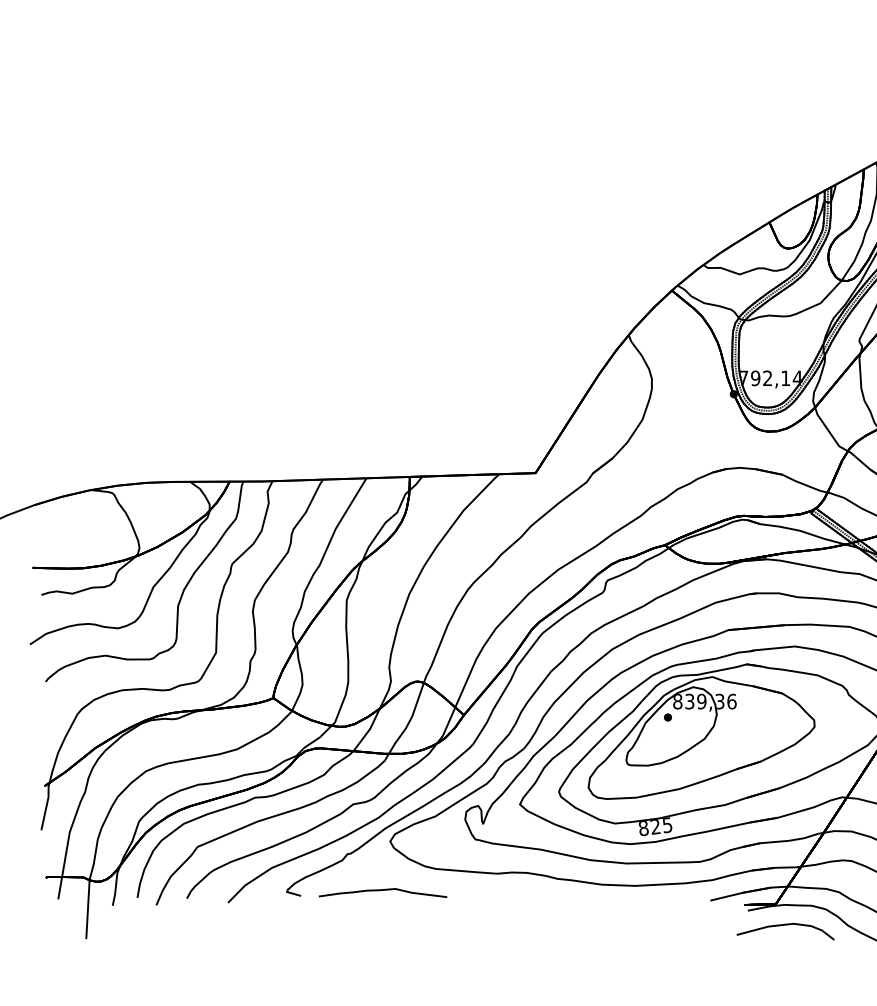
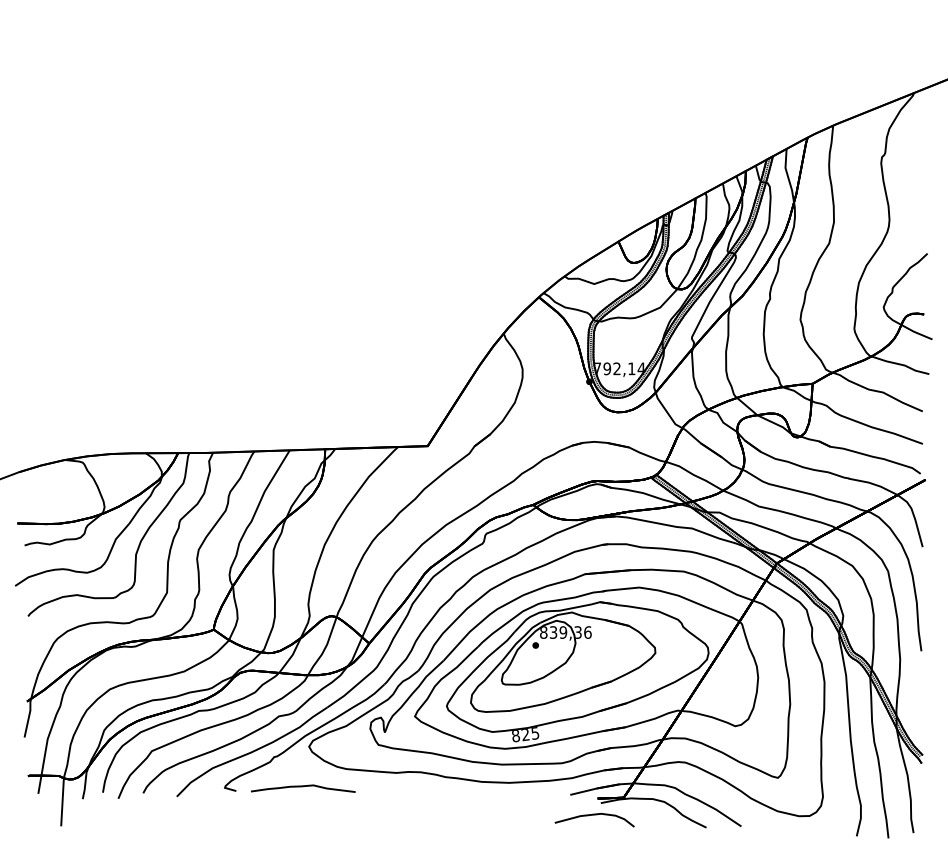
curve: (785, 925) -> (594, 815), moved

